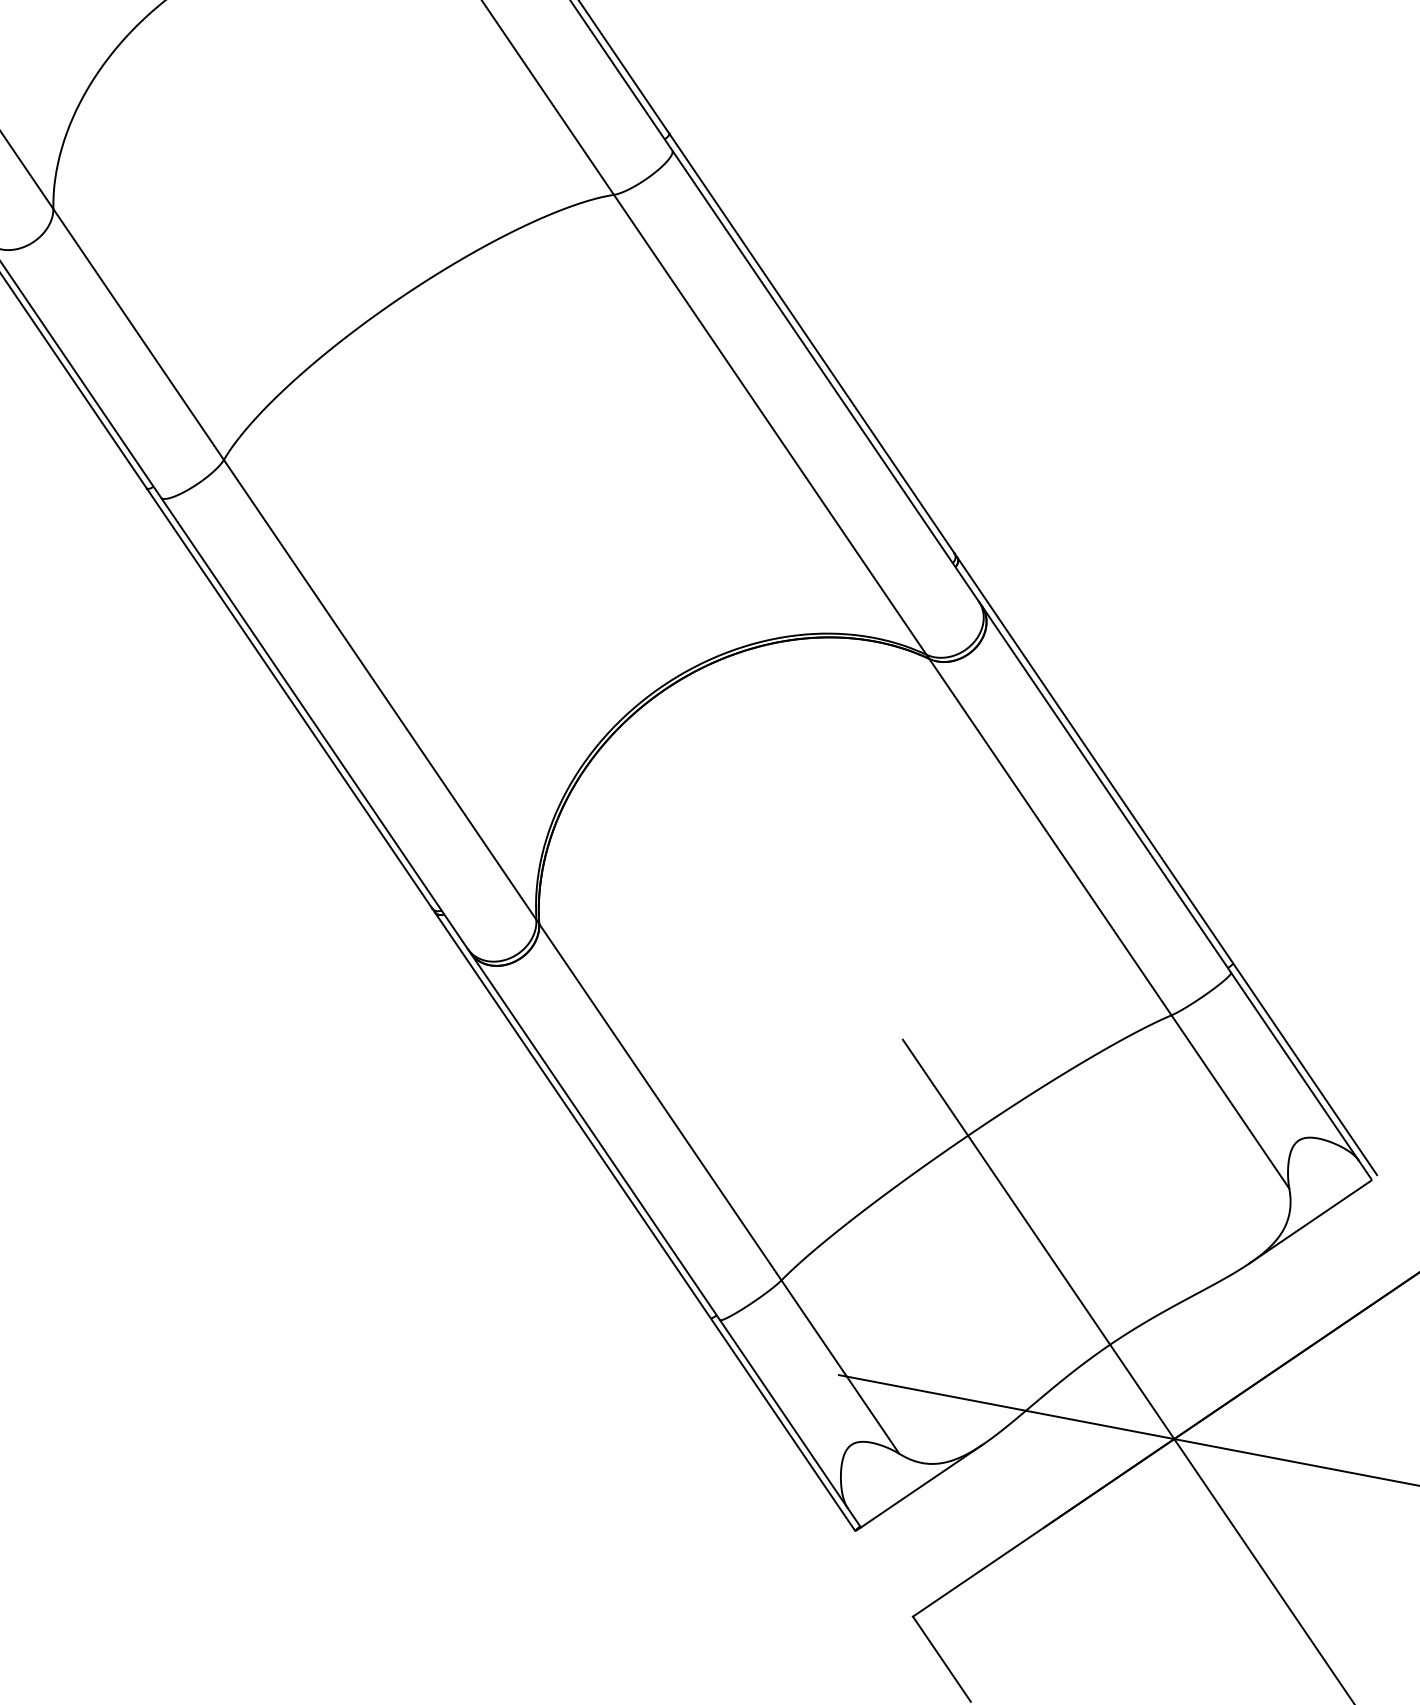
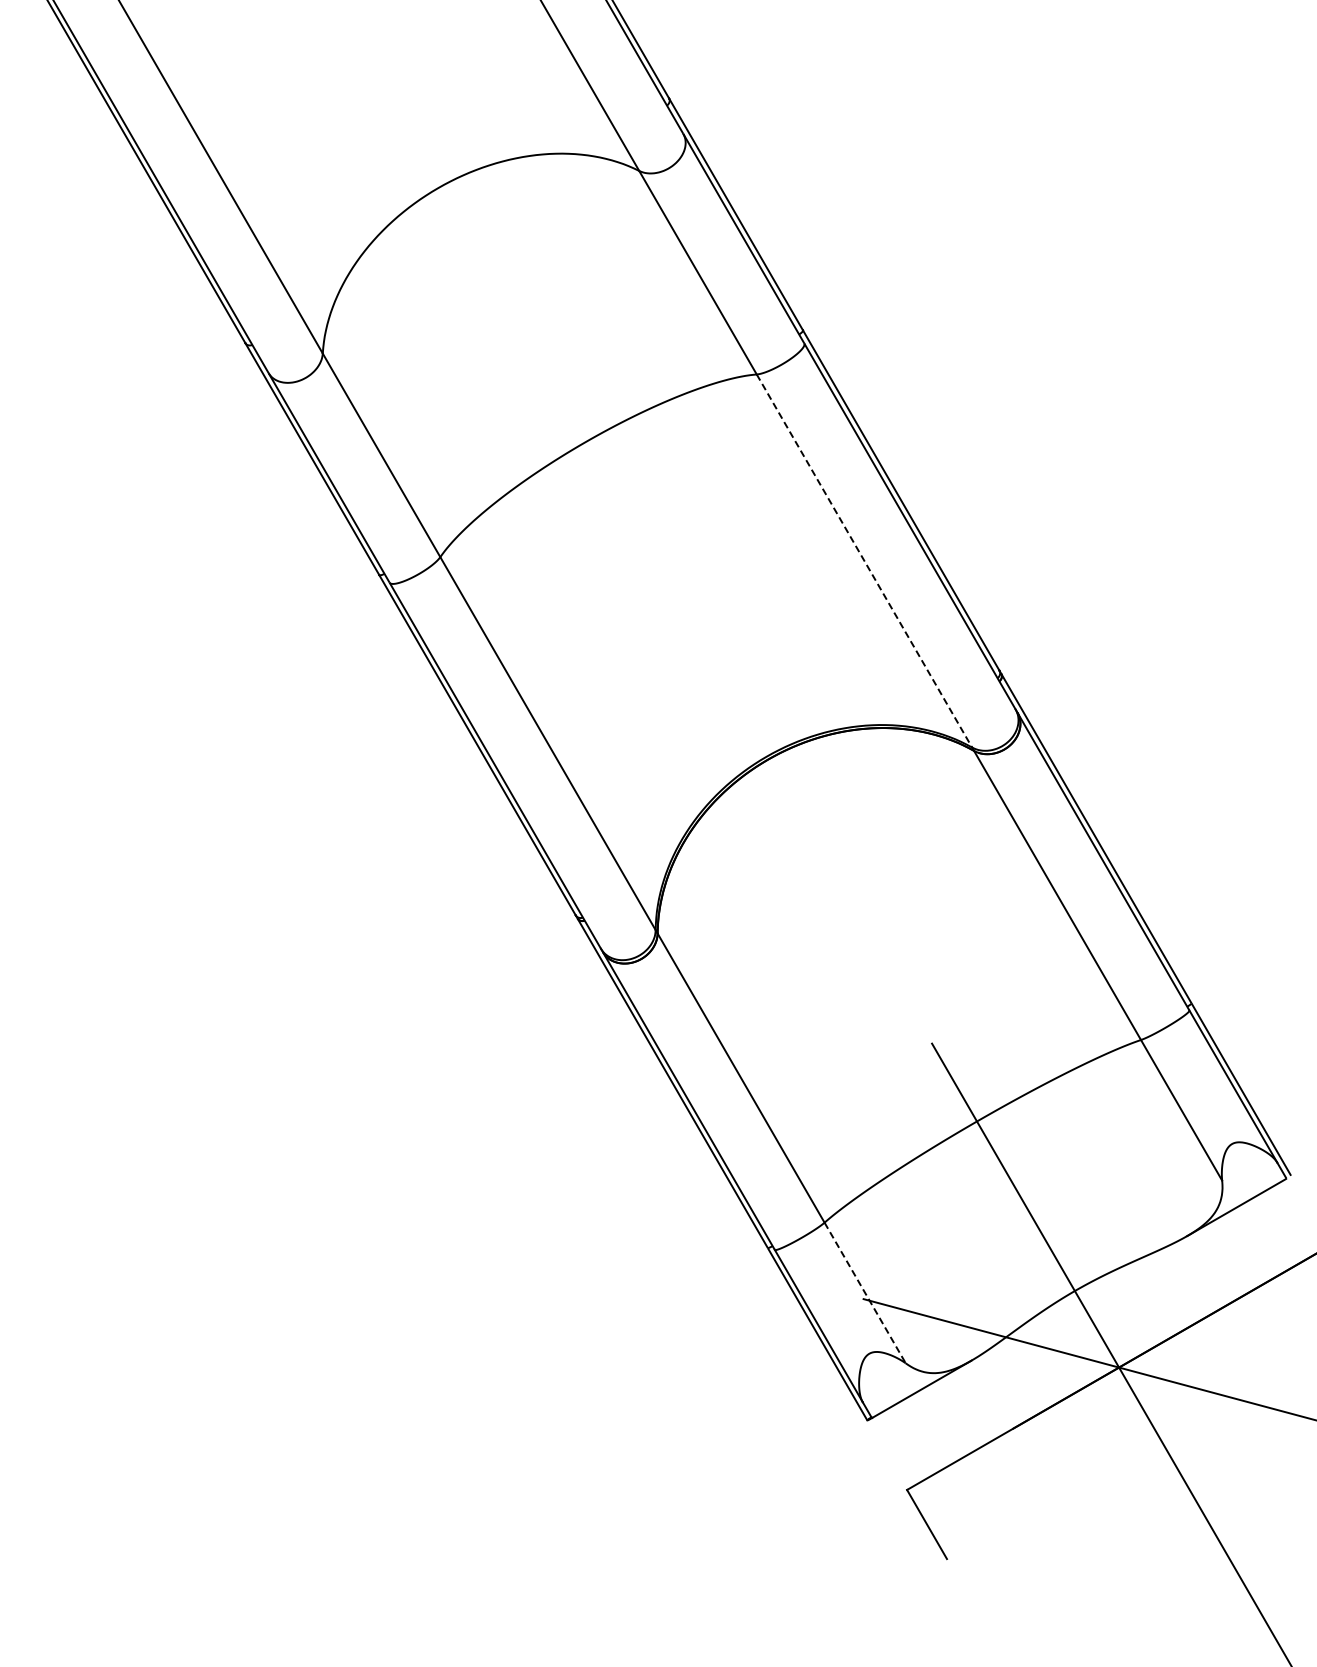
line: (770, 425) -> (864, 561), solid -> dashed
line: (840, 1367) -> (865, 1293), solid -> dashed

